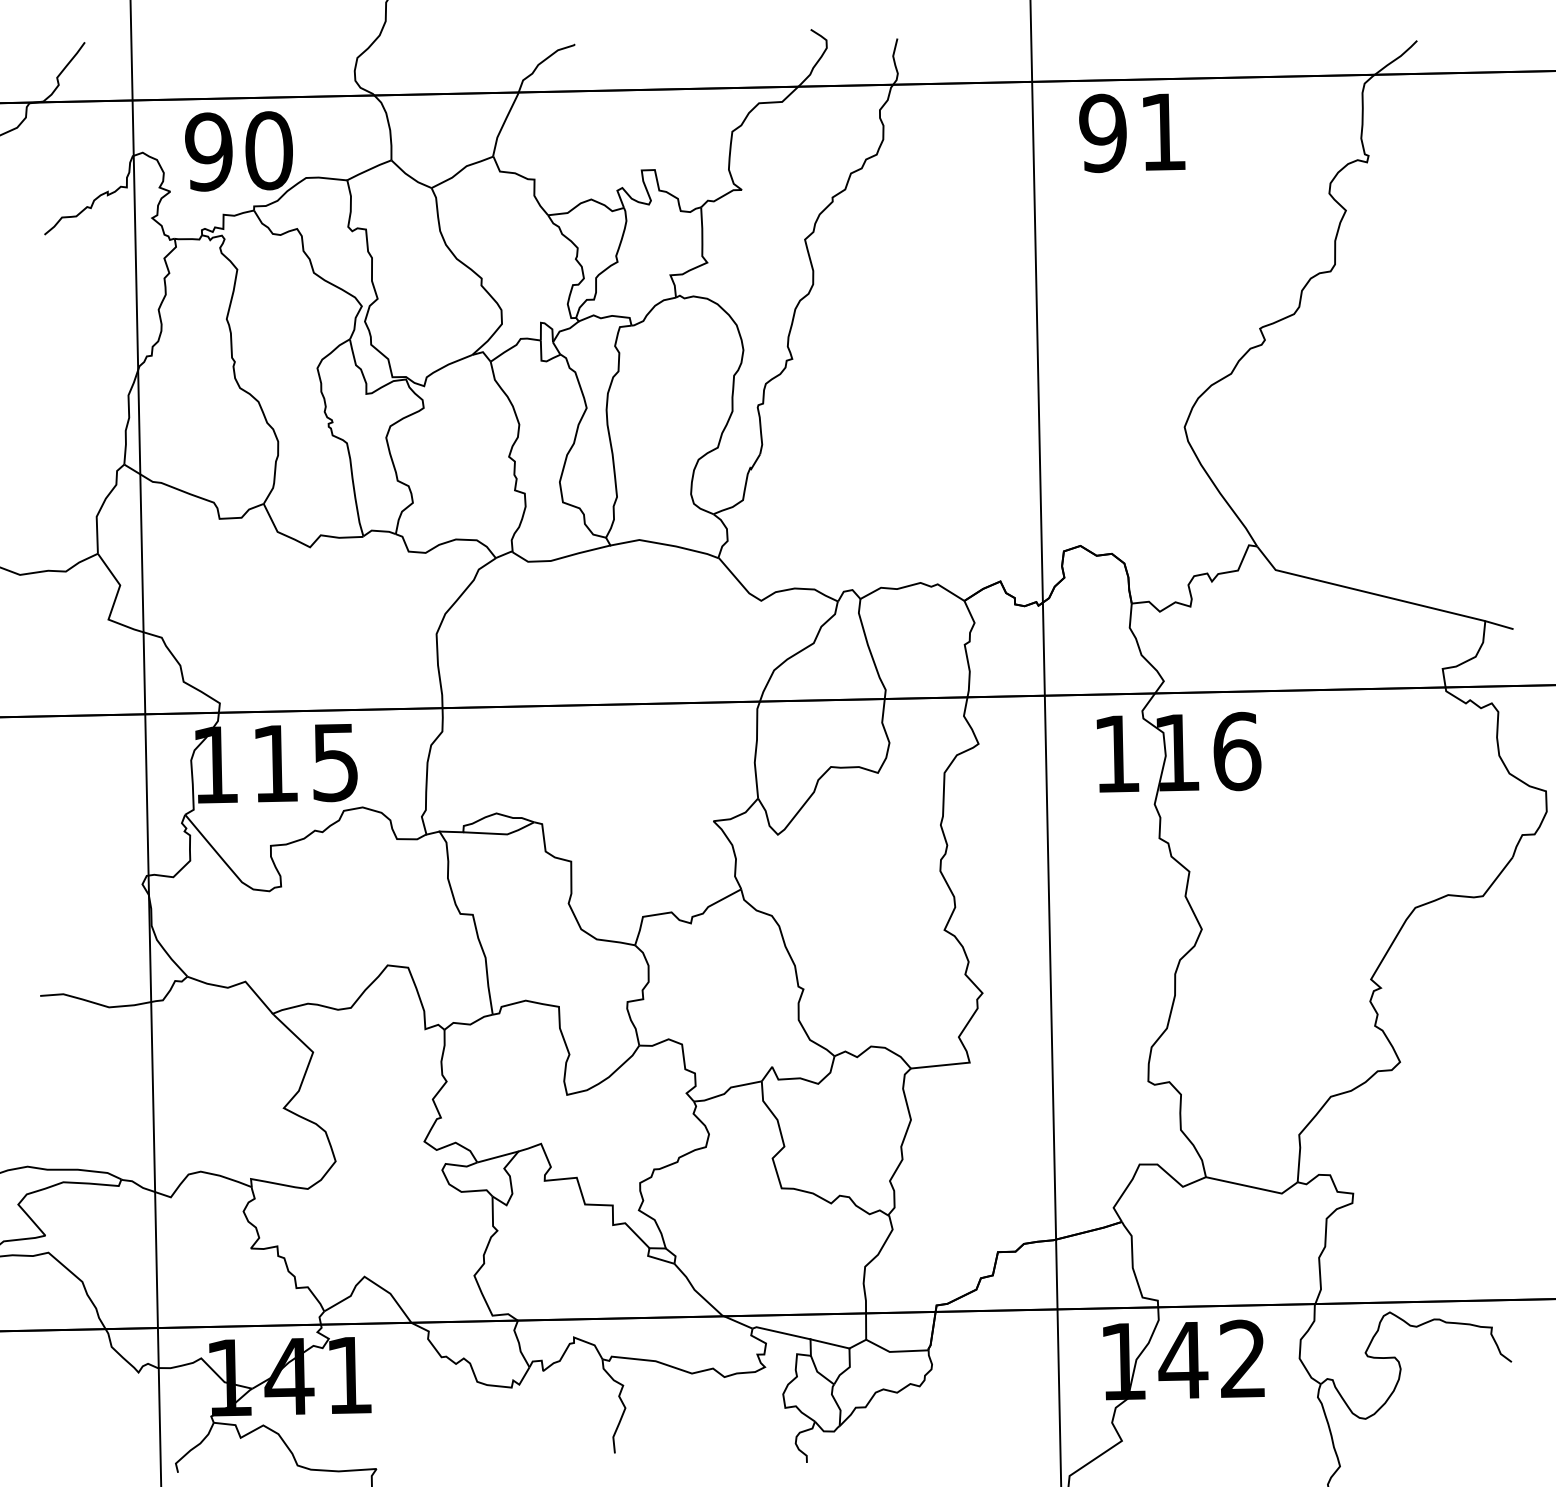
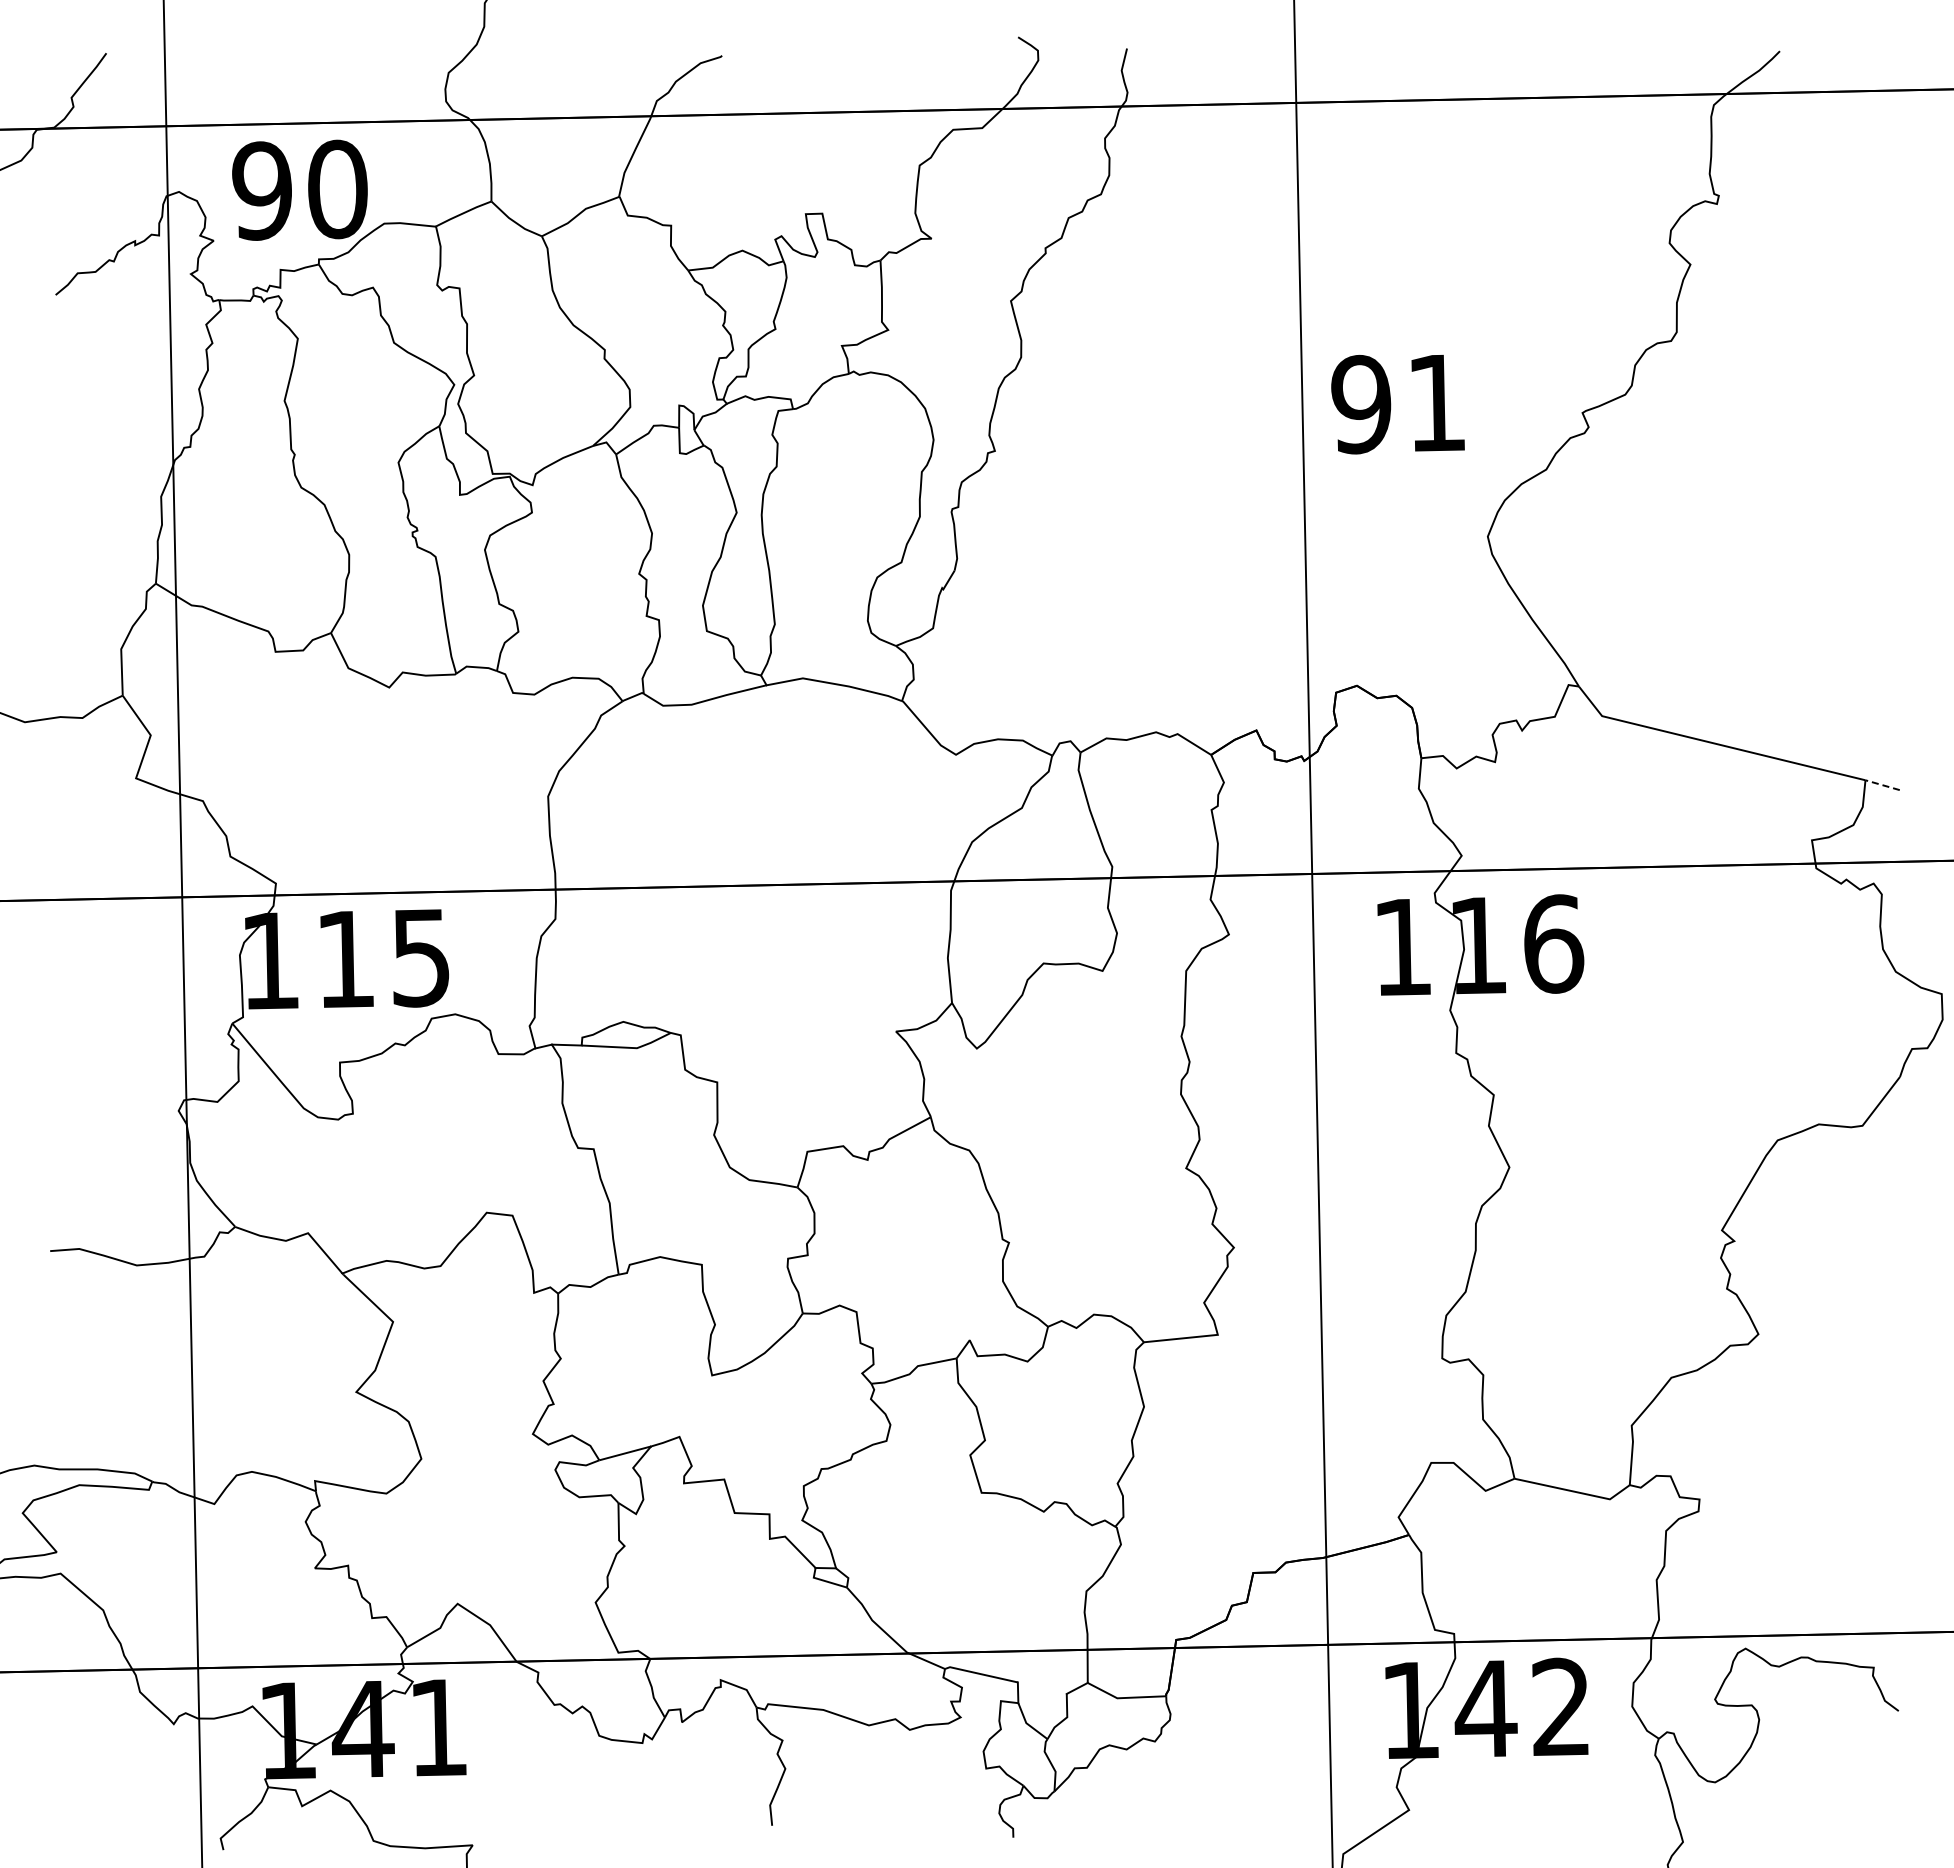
text: (1131, 133) -> (1397, 404), moved
line: (1498, 625) -> (1882, 785), solid -> dashed
line: (829, 1343) -> (1041, 1687), removed

